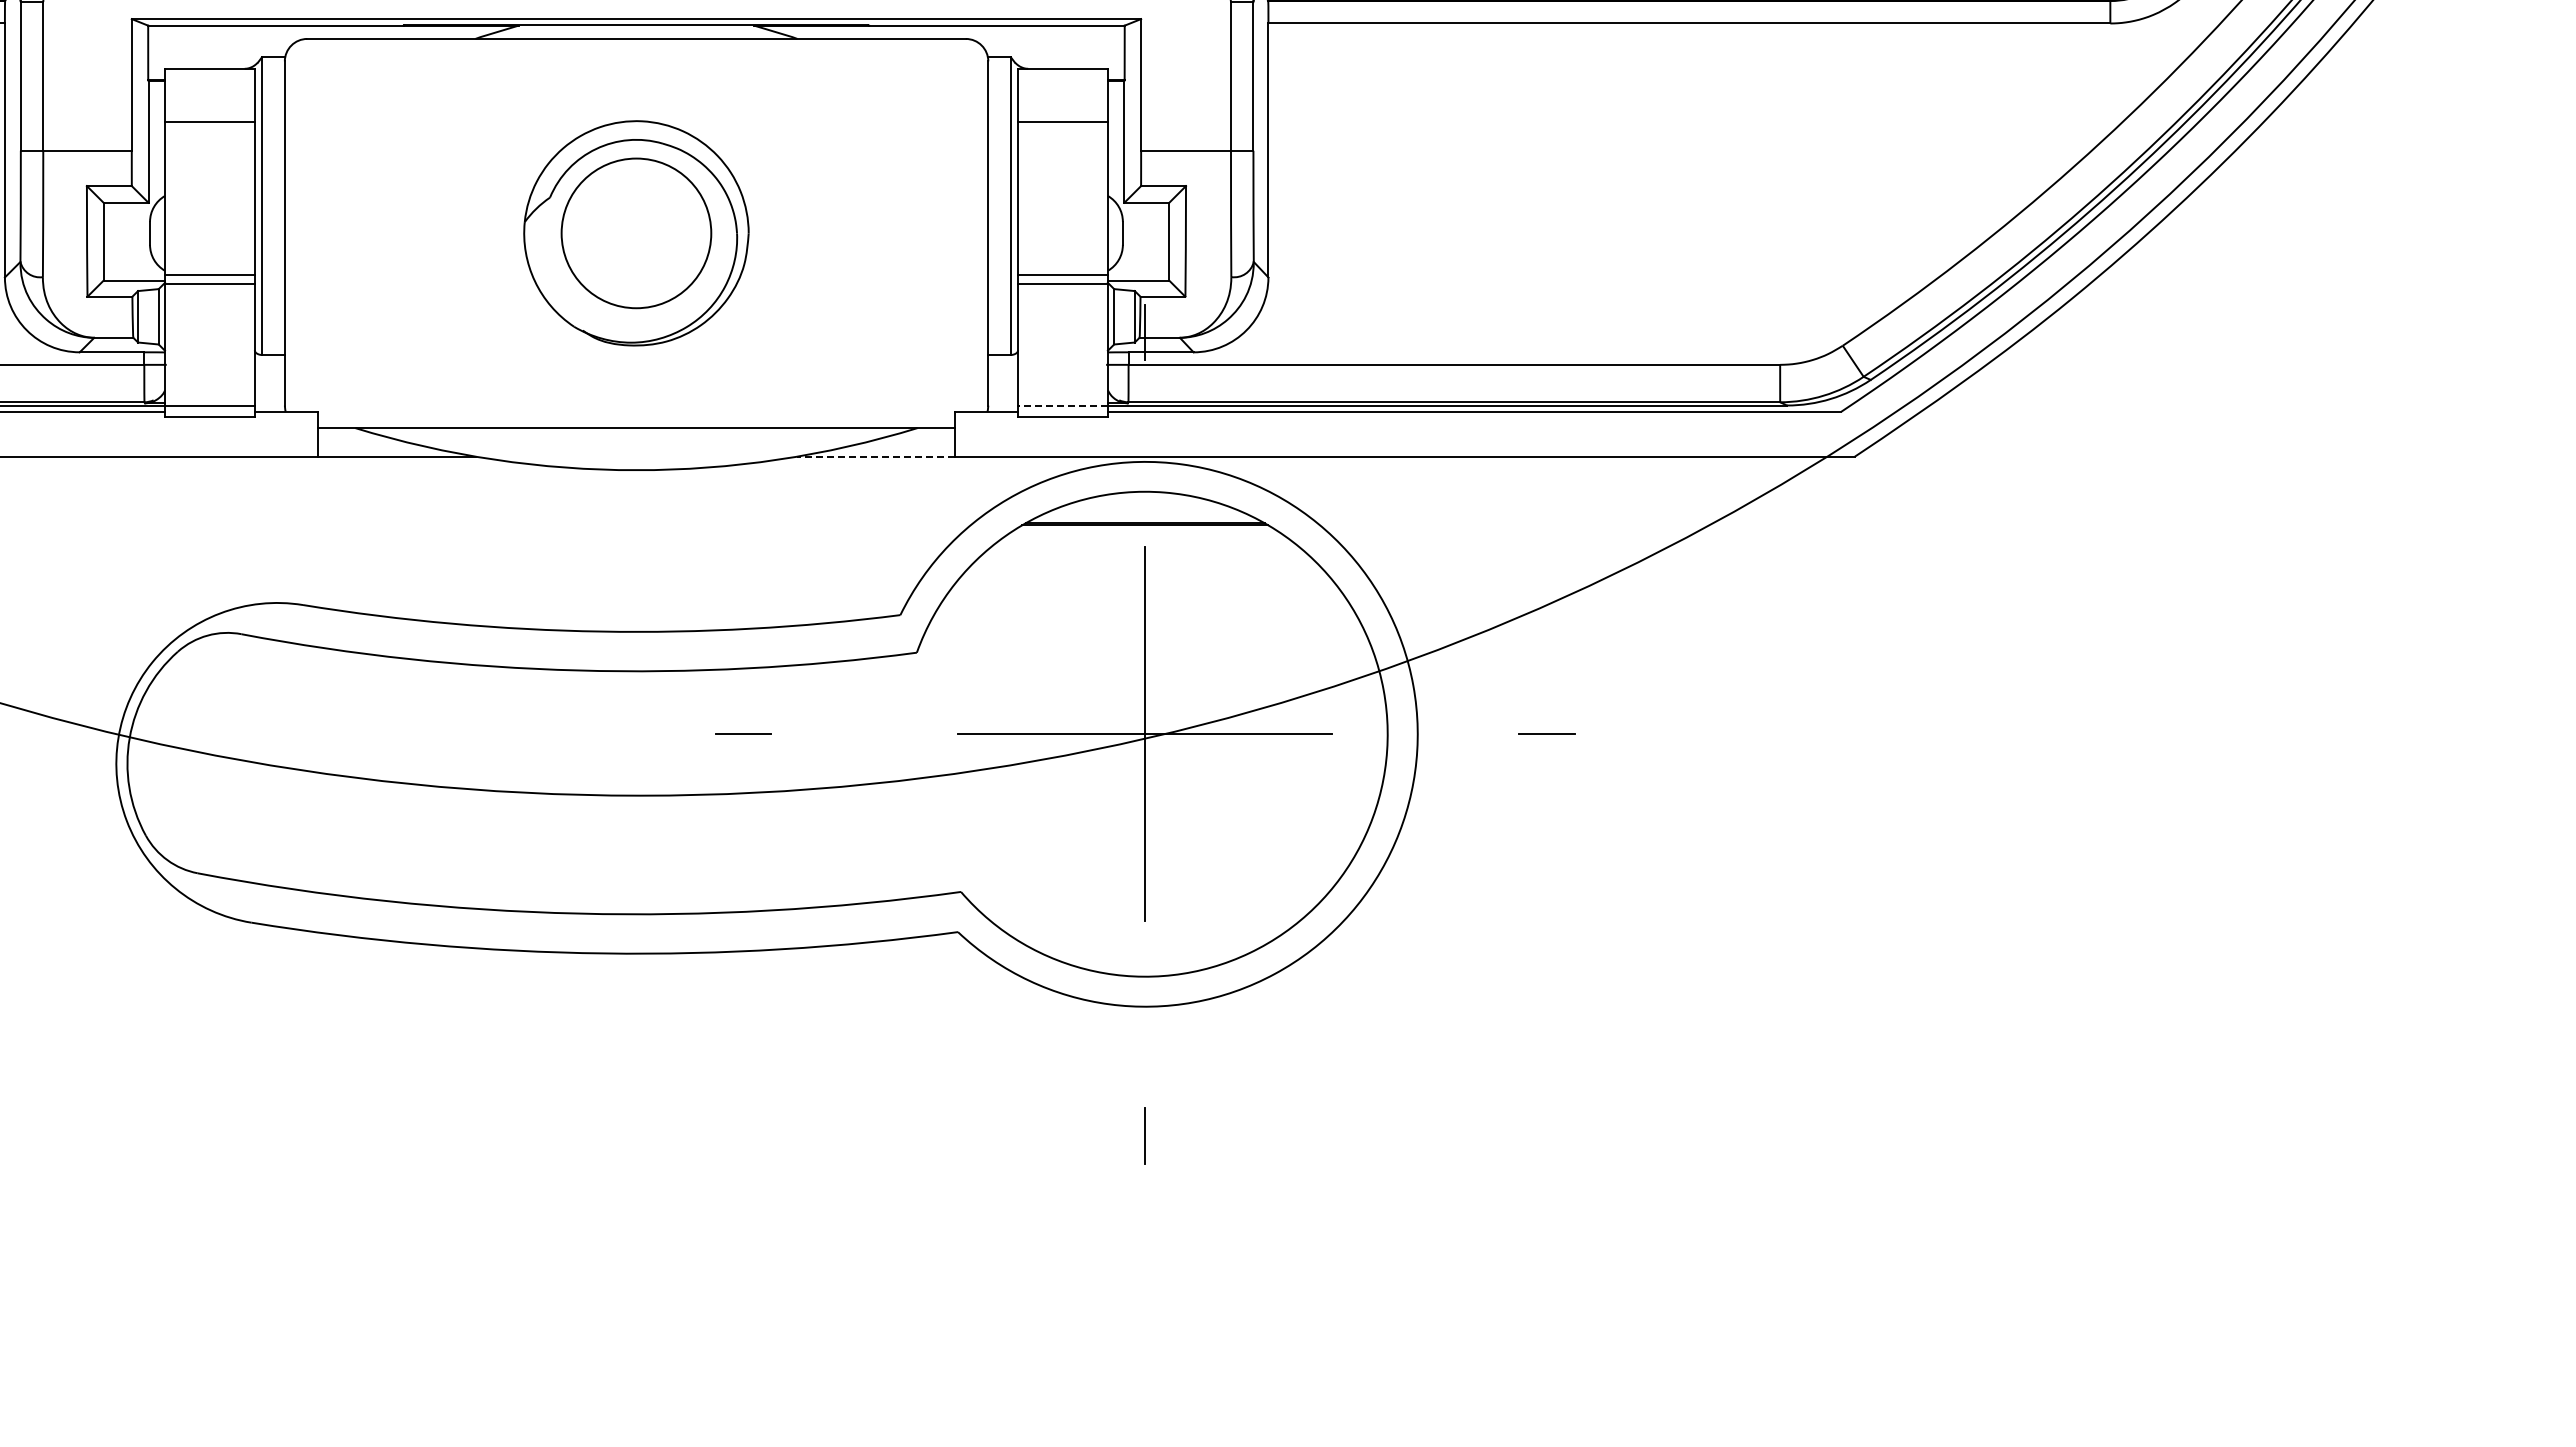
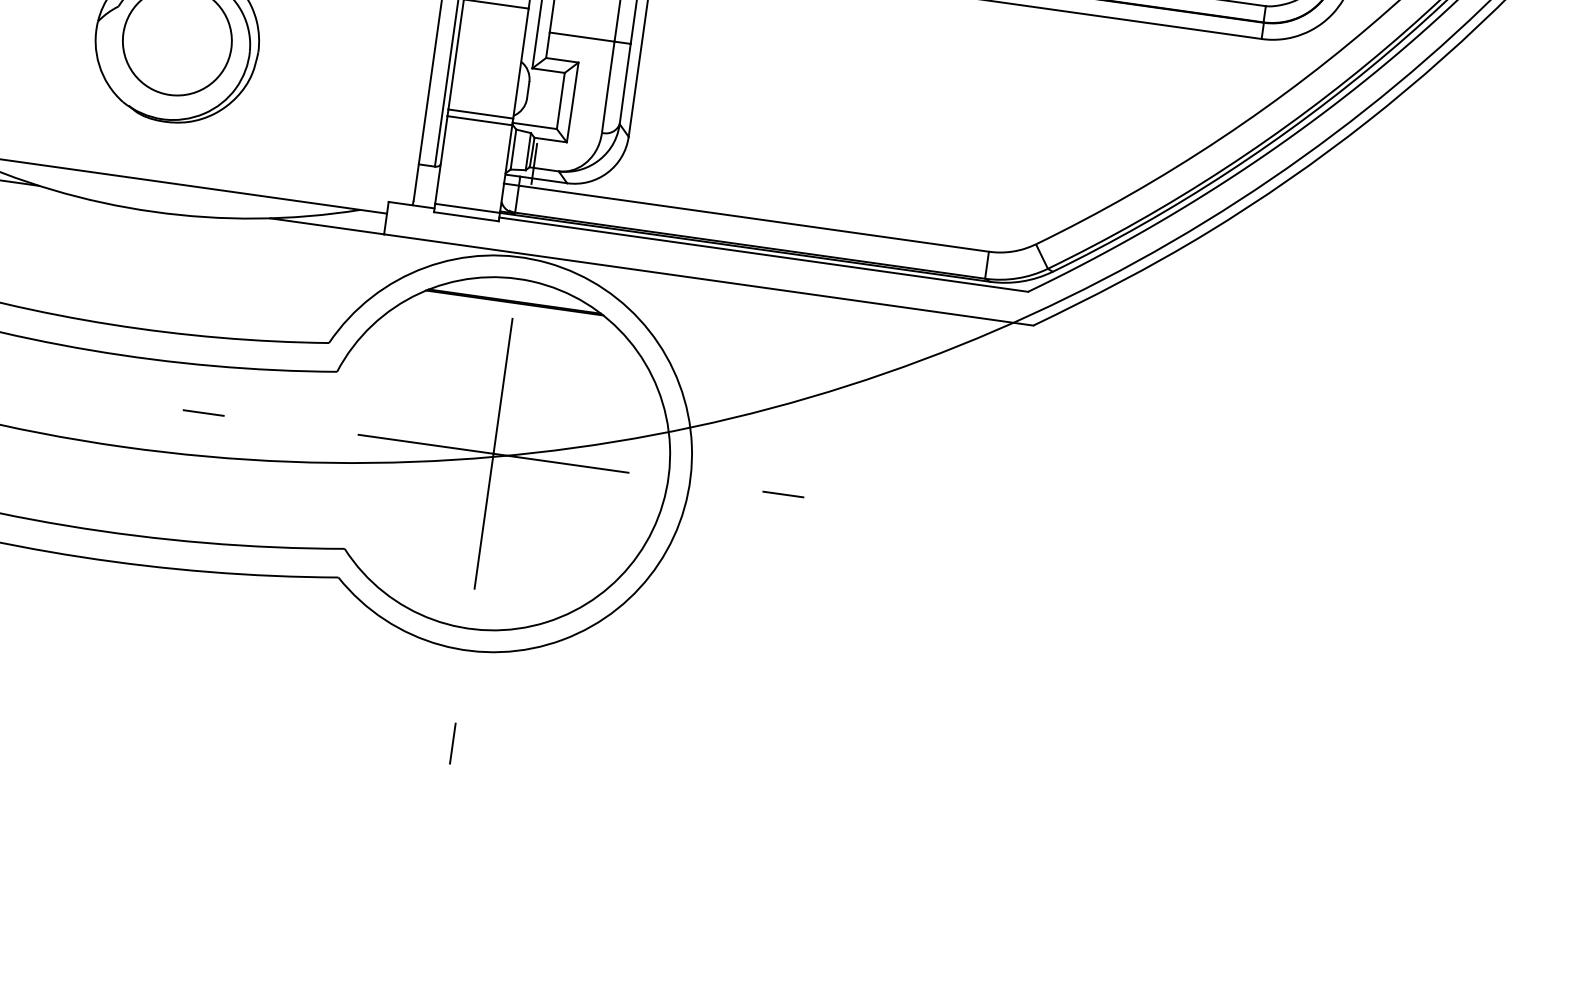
line: (1063, 405) -> (467, 208), dashed -> solid
line: (875, 456) -> (327, 226), dashed -> solid

